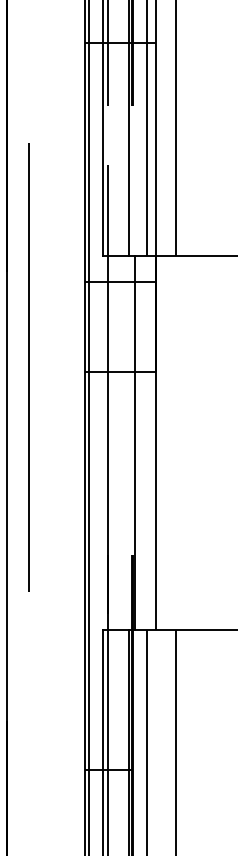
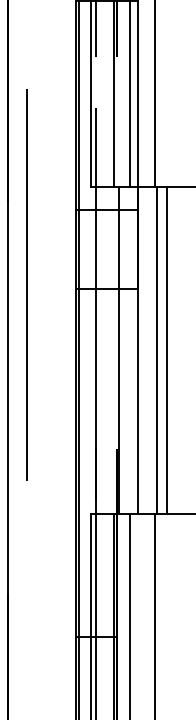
line: (178, 442) -> (157, 350), added
line: (189, 442) -> (167, 350), added

